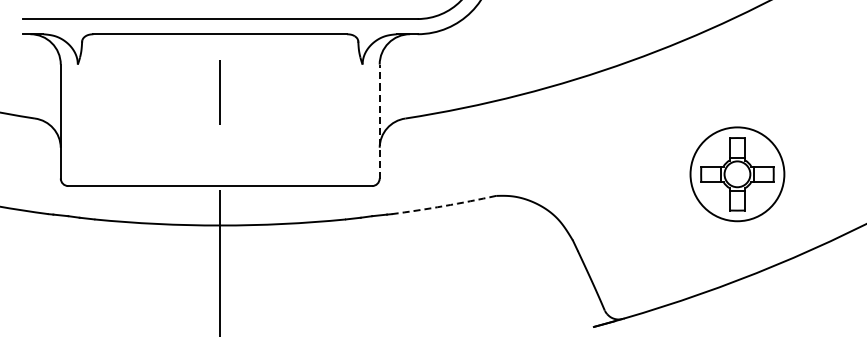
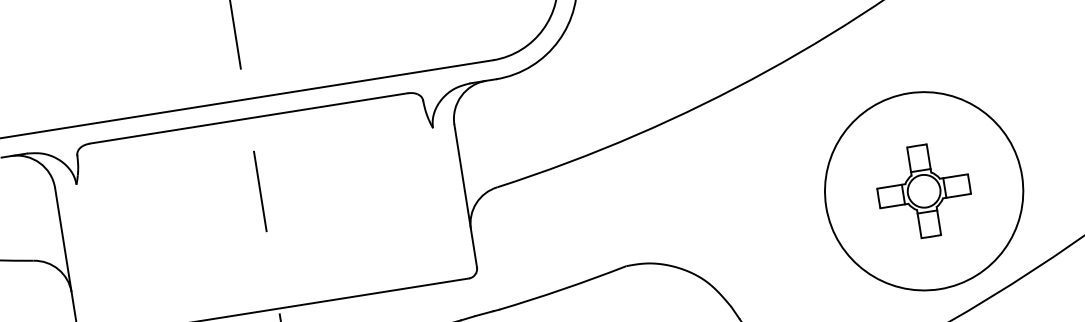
line: (379, 121) -> (465, 196), dashed -> solid
circle: (737, 174) -> (924, 191), size x1.67
arc: (444, 206) -> (563, 289), dashed -> solid

